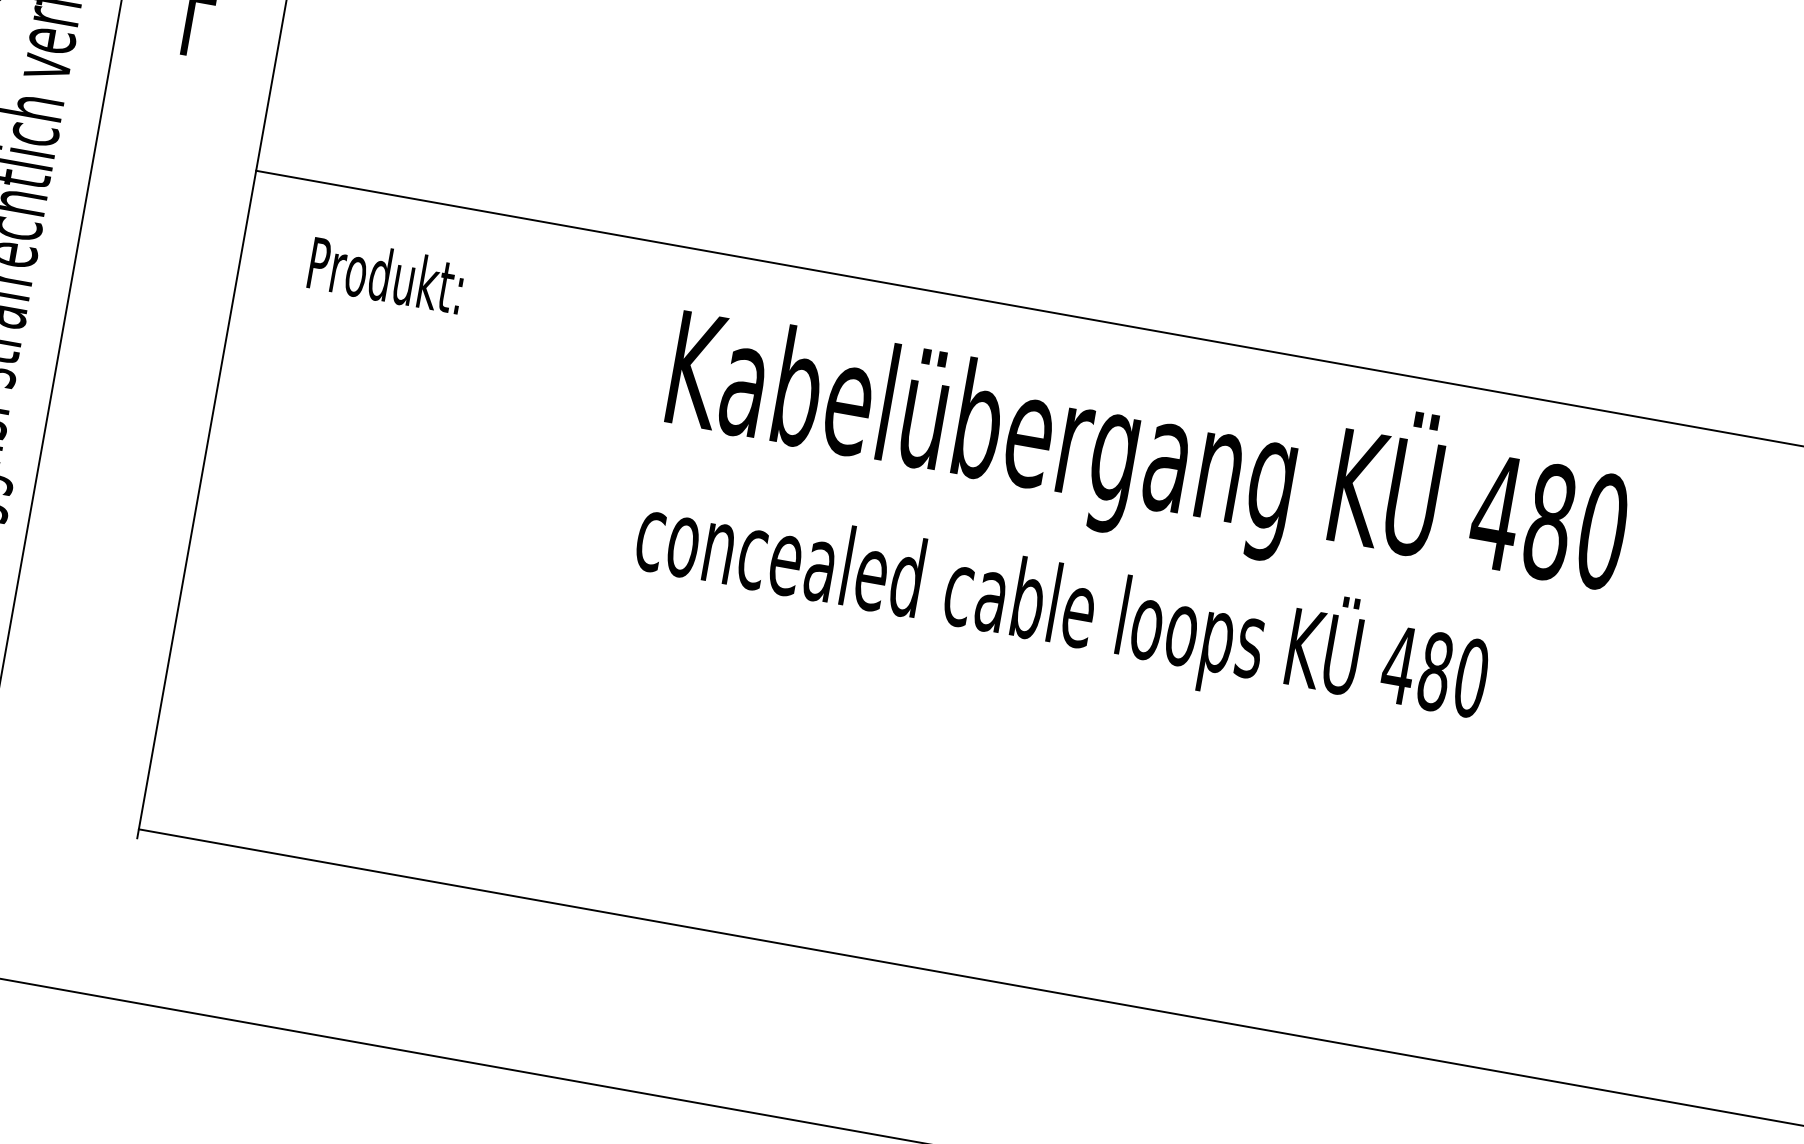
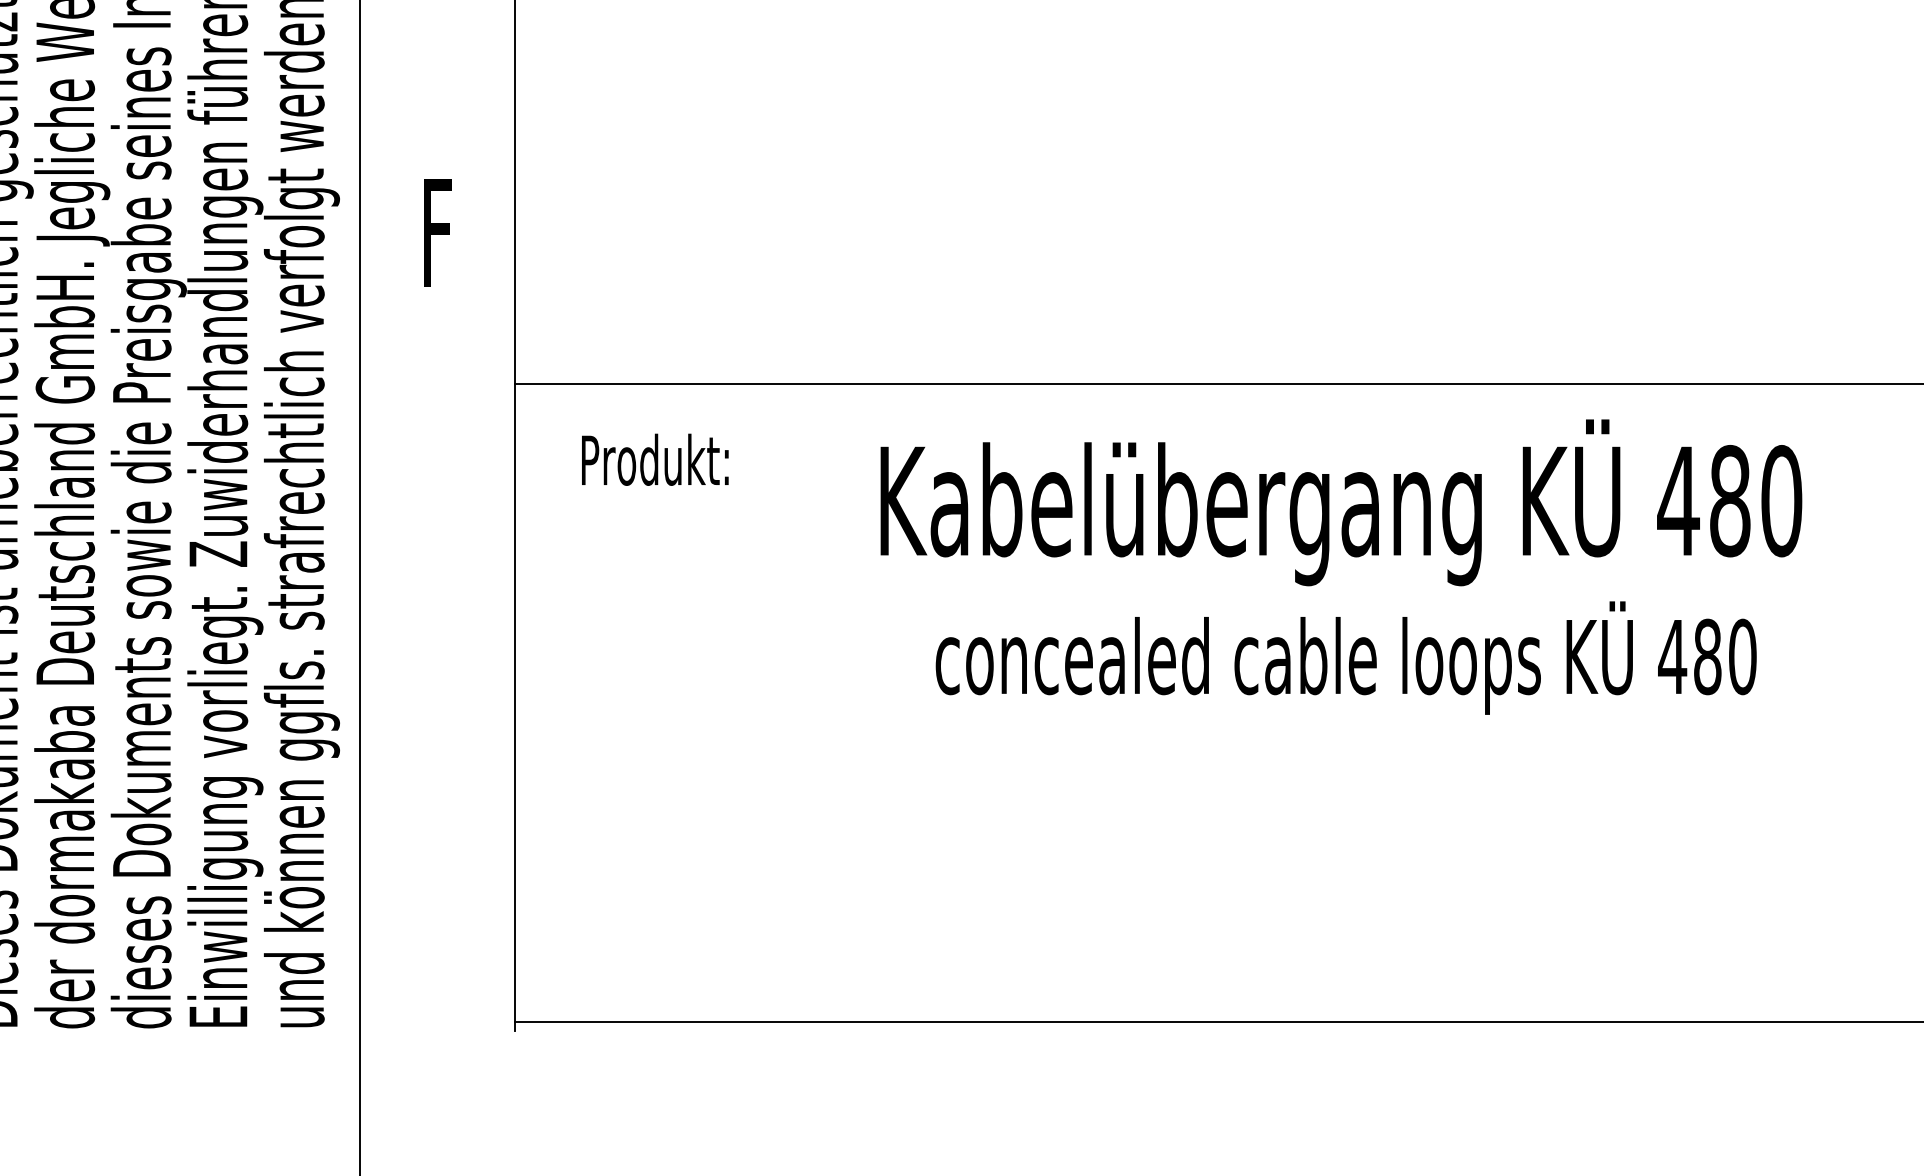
text: (1148, 452) -> (1341, 502), moved

